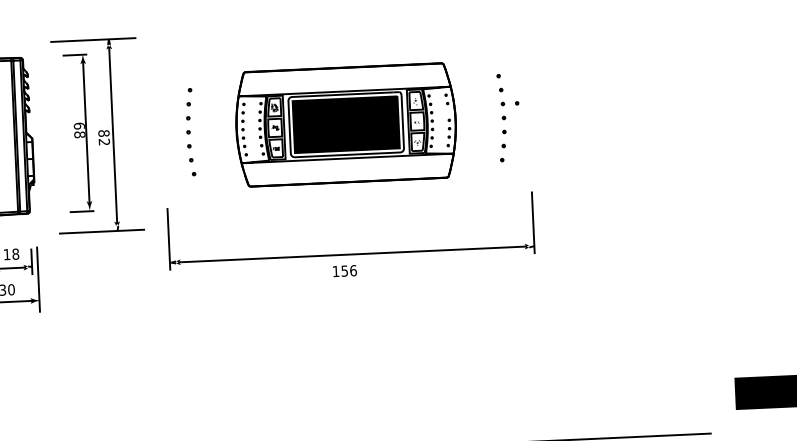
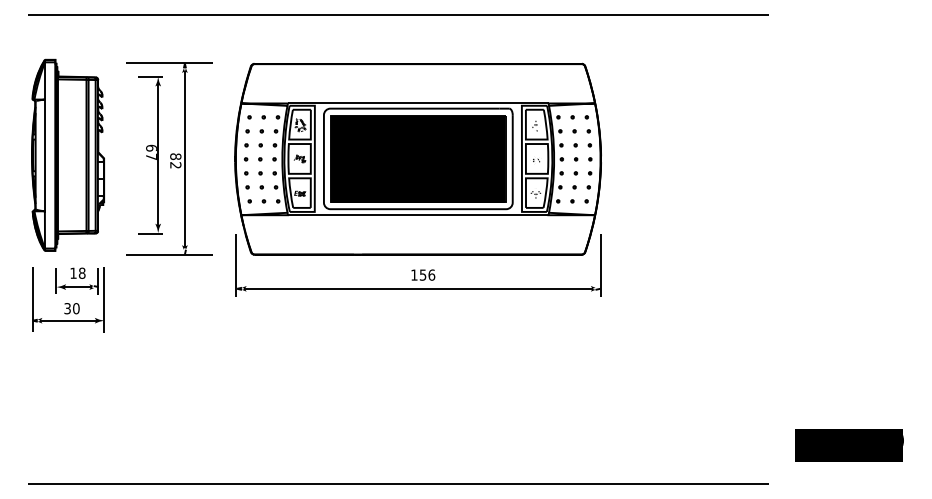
part: (345, 124) -> (417, 158), size x1.67
text: (79, 134) -> (151, 156), 68 -> 67
text: (345, 270) -> (423, 274), moved

